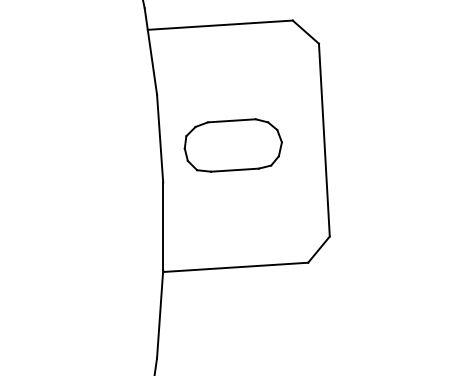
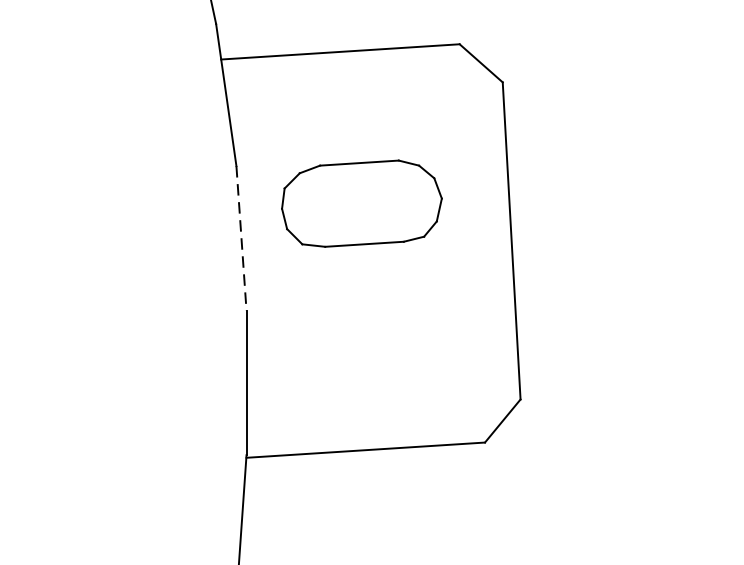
line: (160, 139) -> (242, 239), solid -> dashed
part: (232, 145) -> (360, 203), moved

